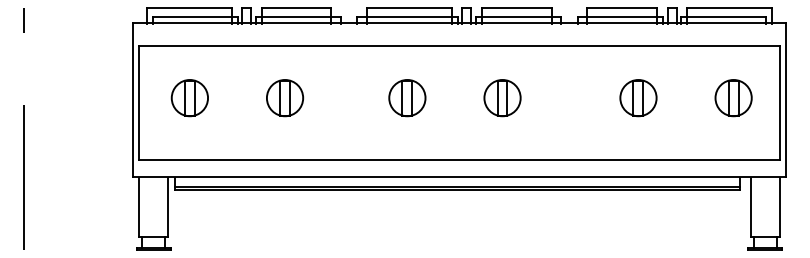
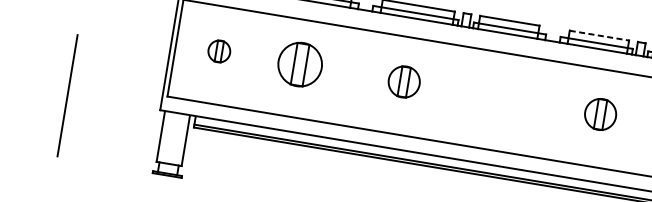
line: (622, 8) -> (599, 36), solid -> dashed
part: (189, 98) -> (219, 51), size x0.7
part: (285, 98) -> (300, 65), size x1.4
part: (502, 98) -> (485, 95), removed

